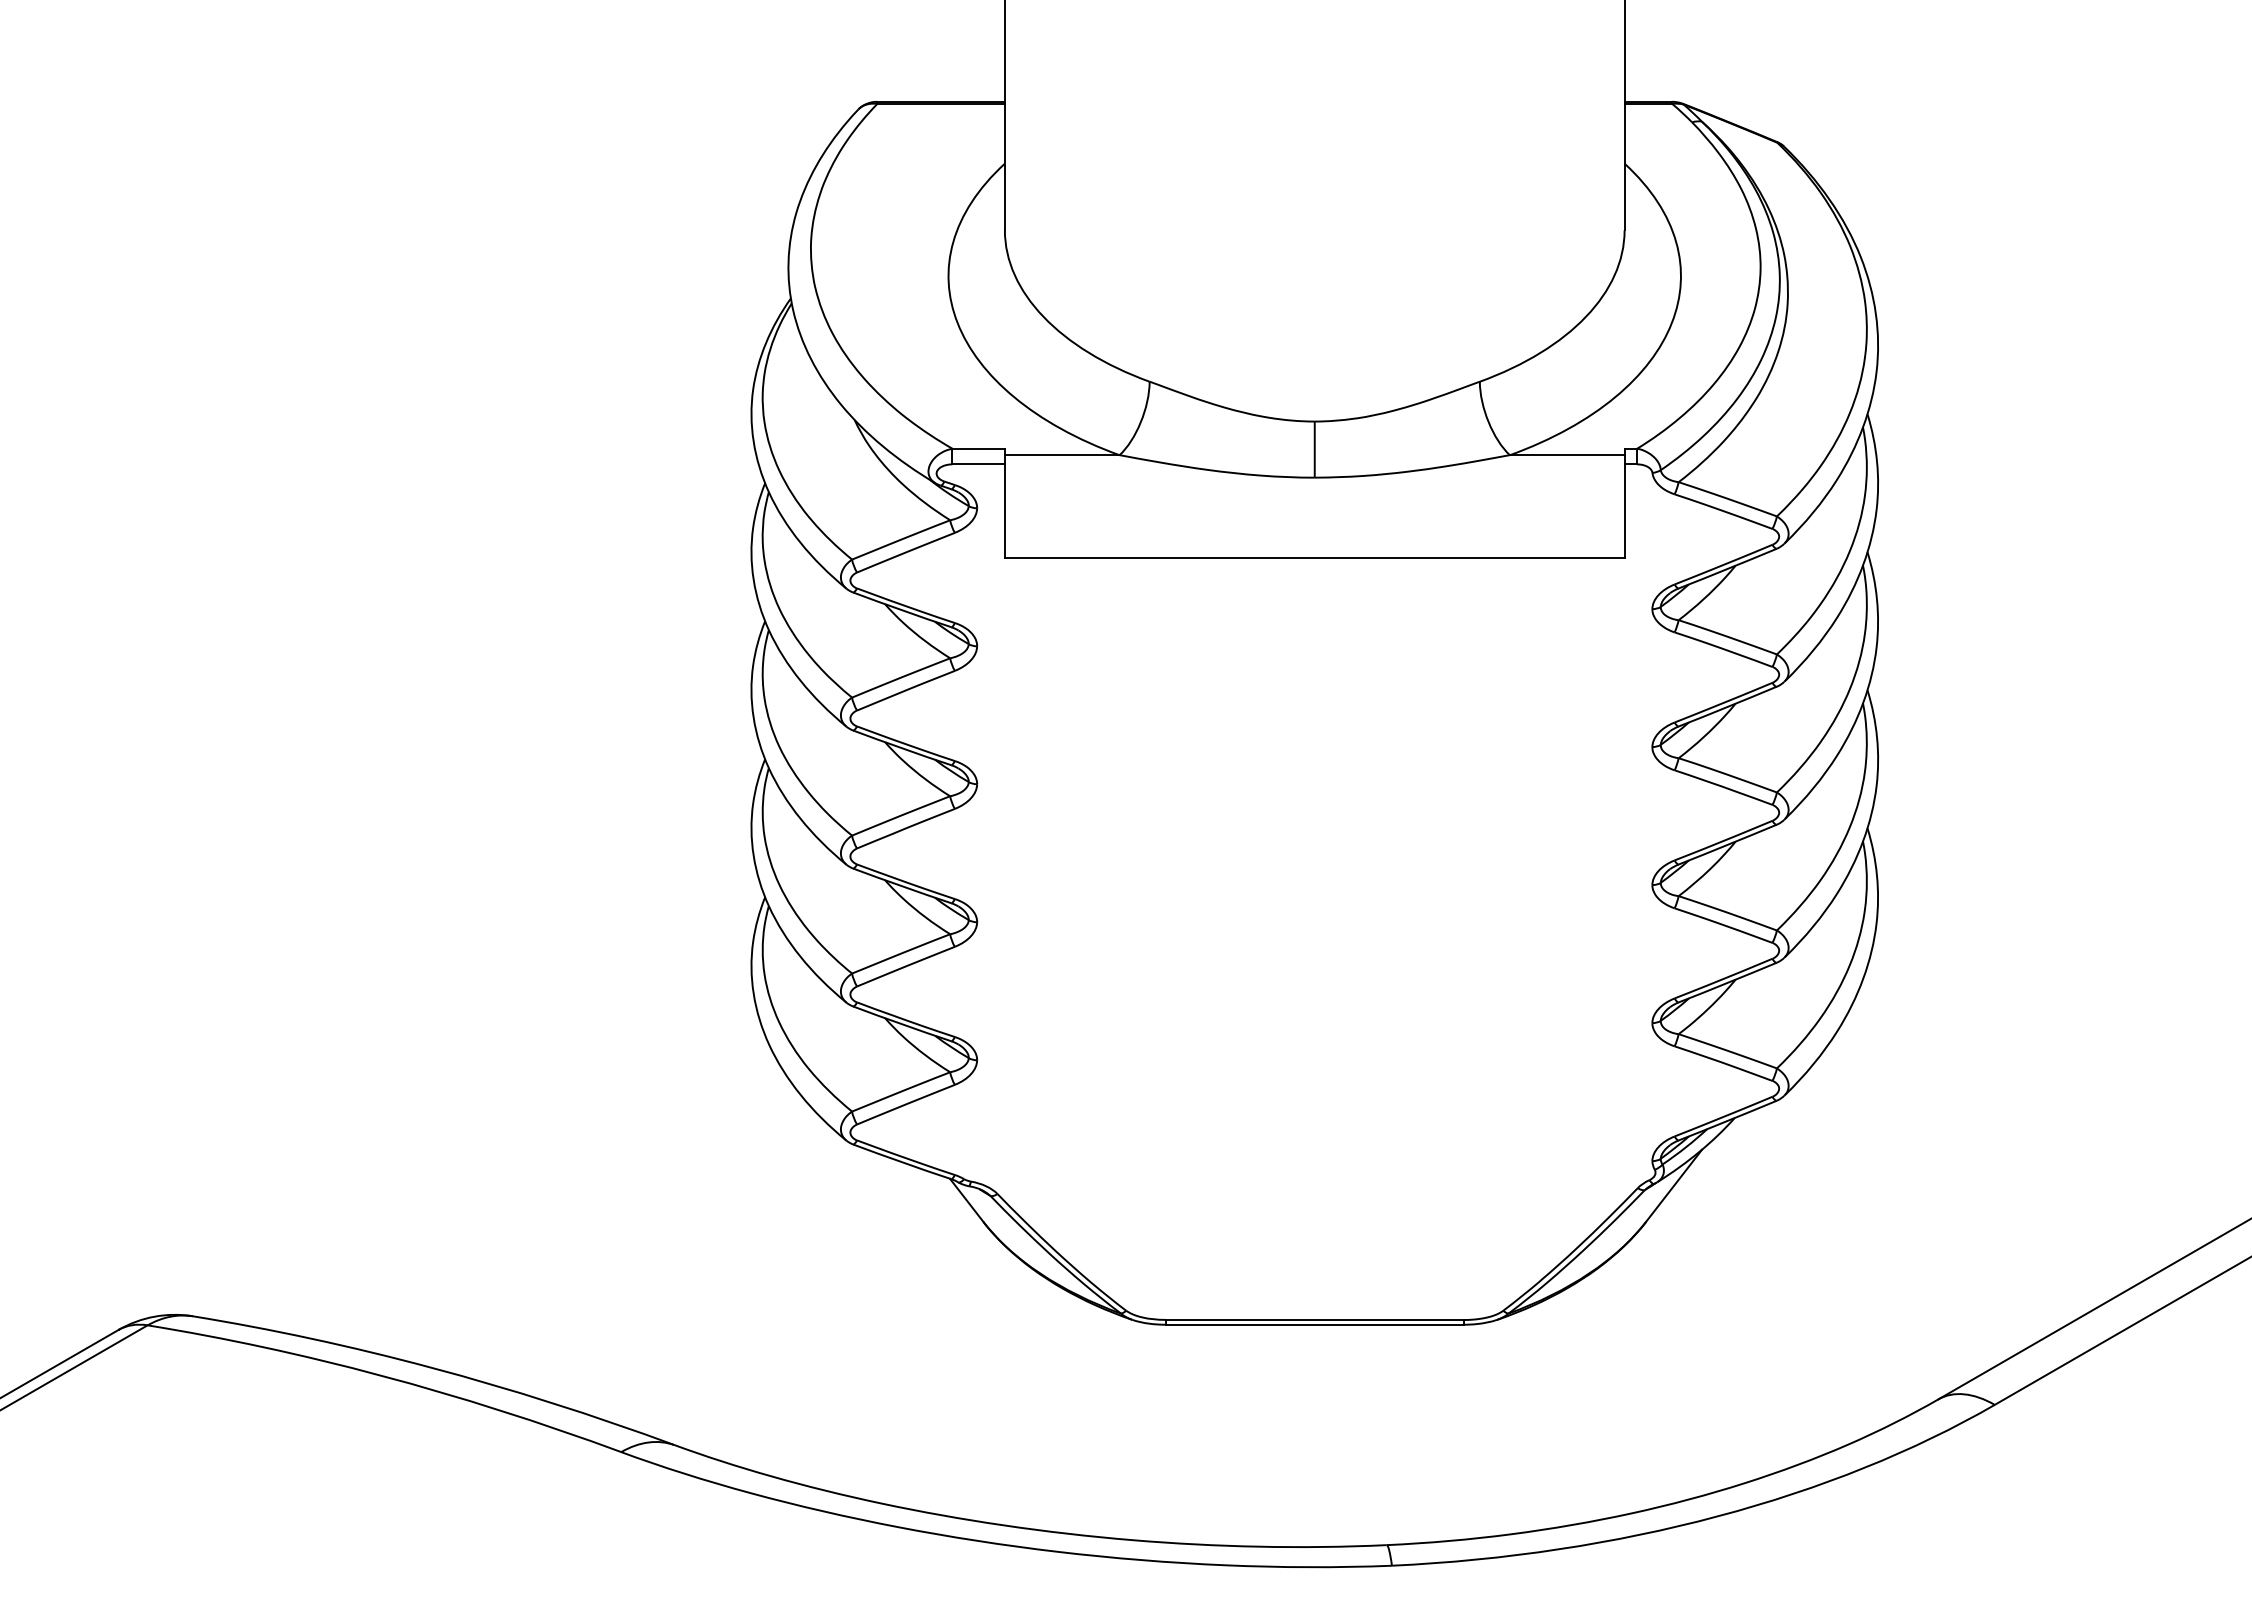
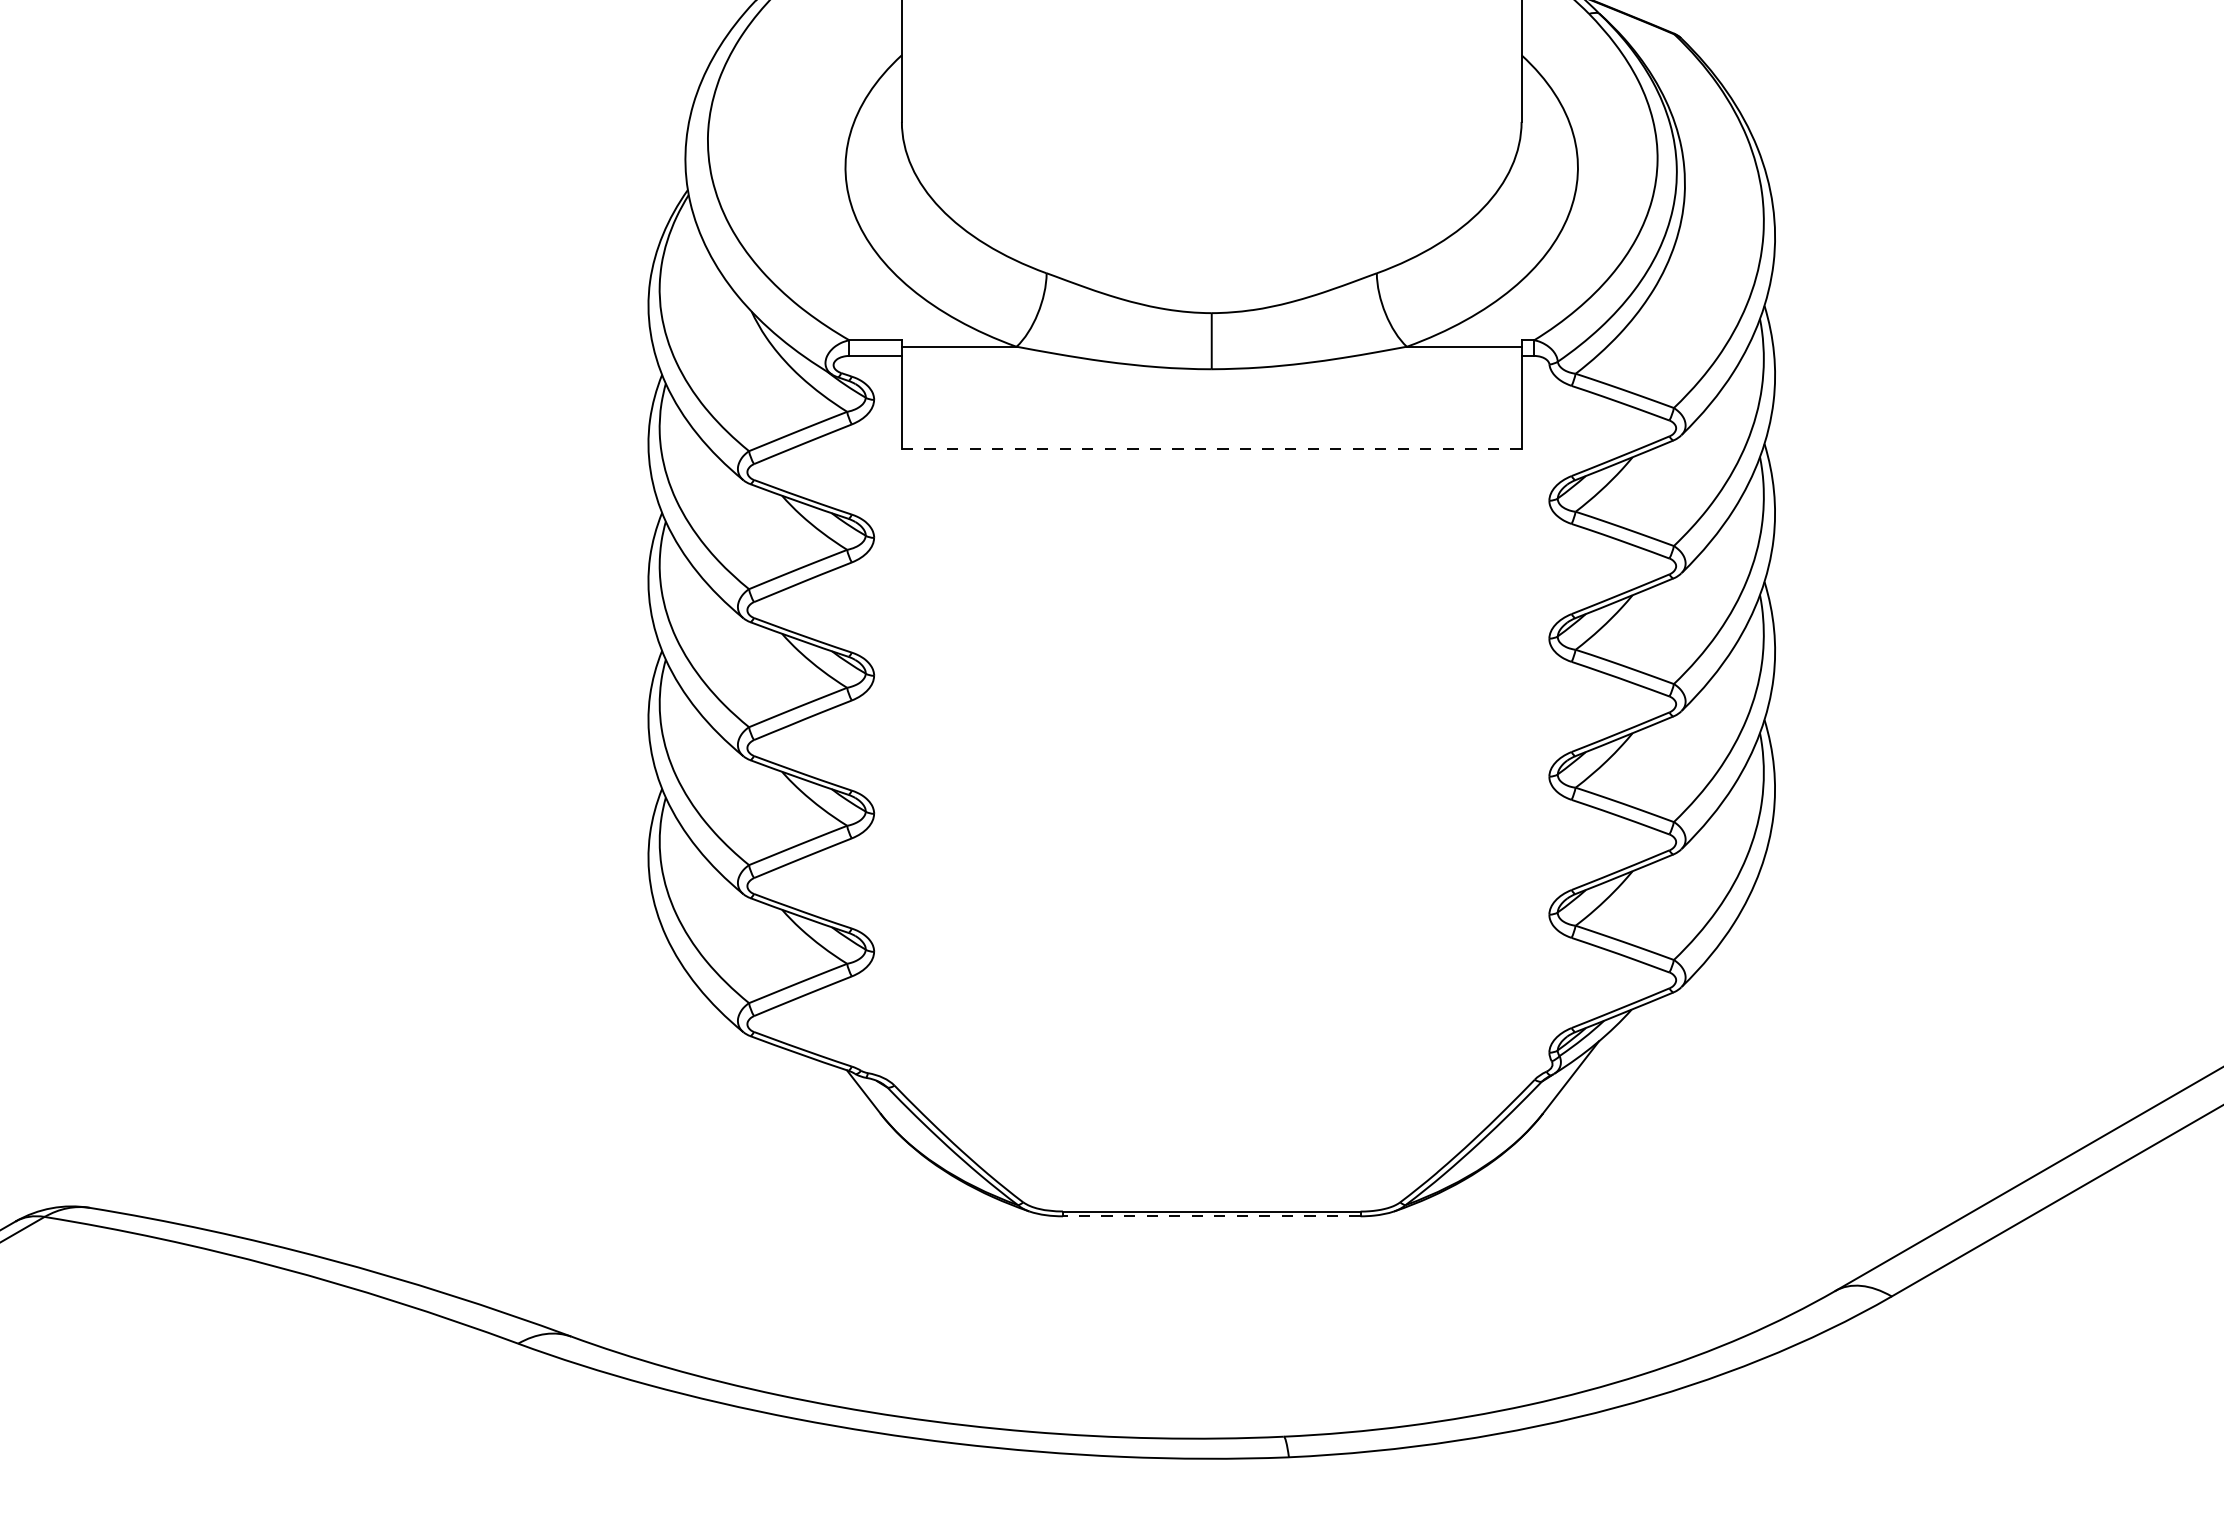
line: (1314, 557) -> (1211, 449), solid -> dashed
line: (1314, 1324) -> (1211, 1216), solid -> dashed

